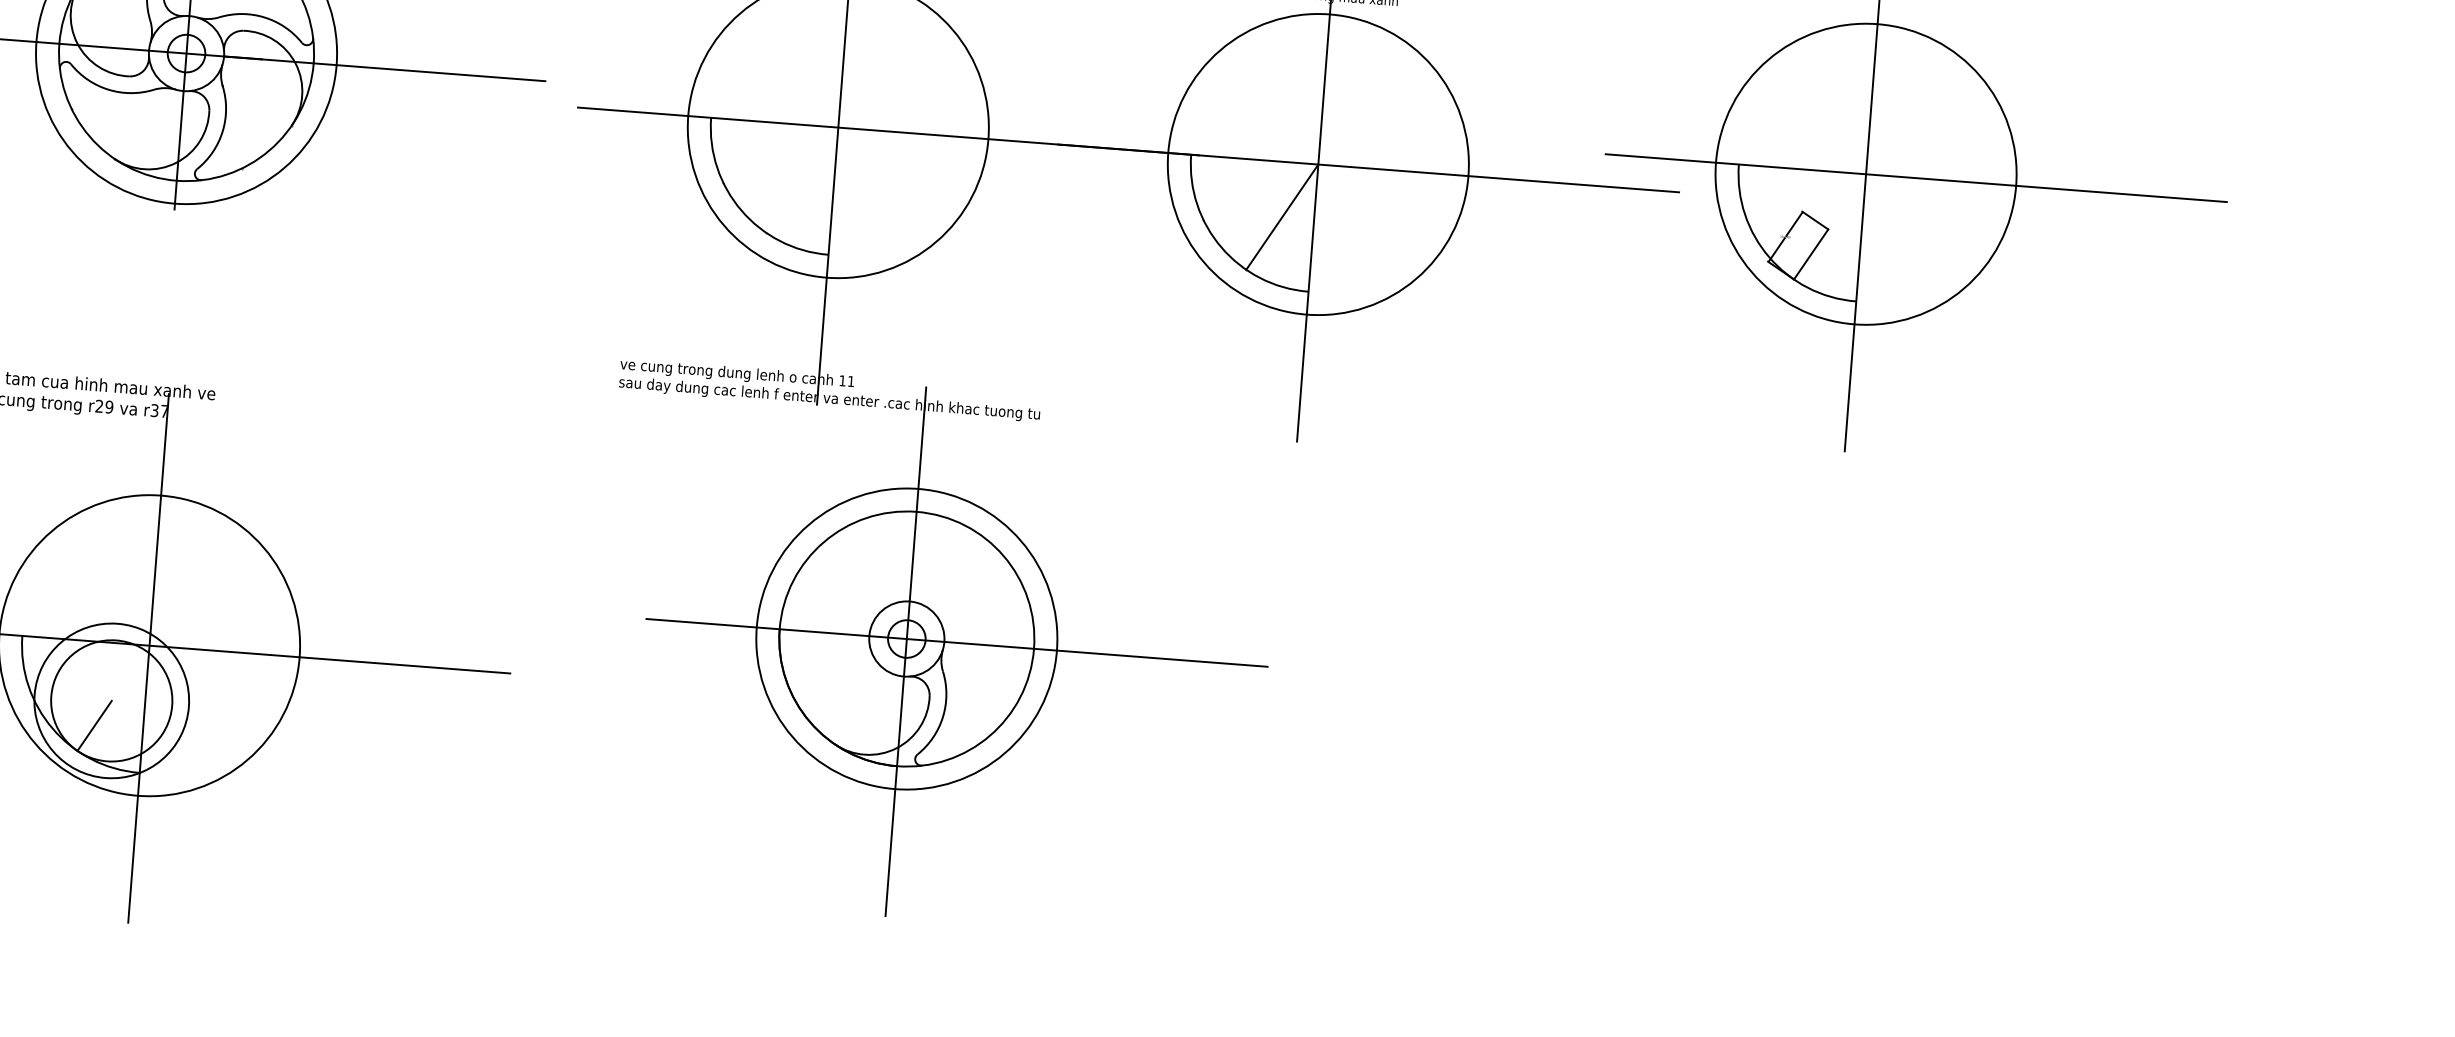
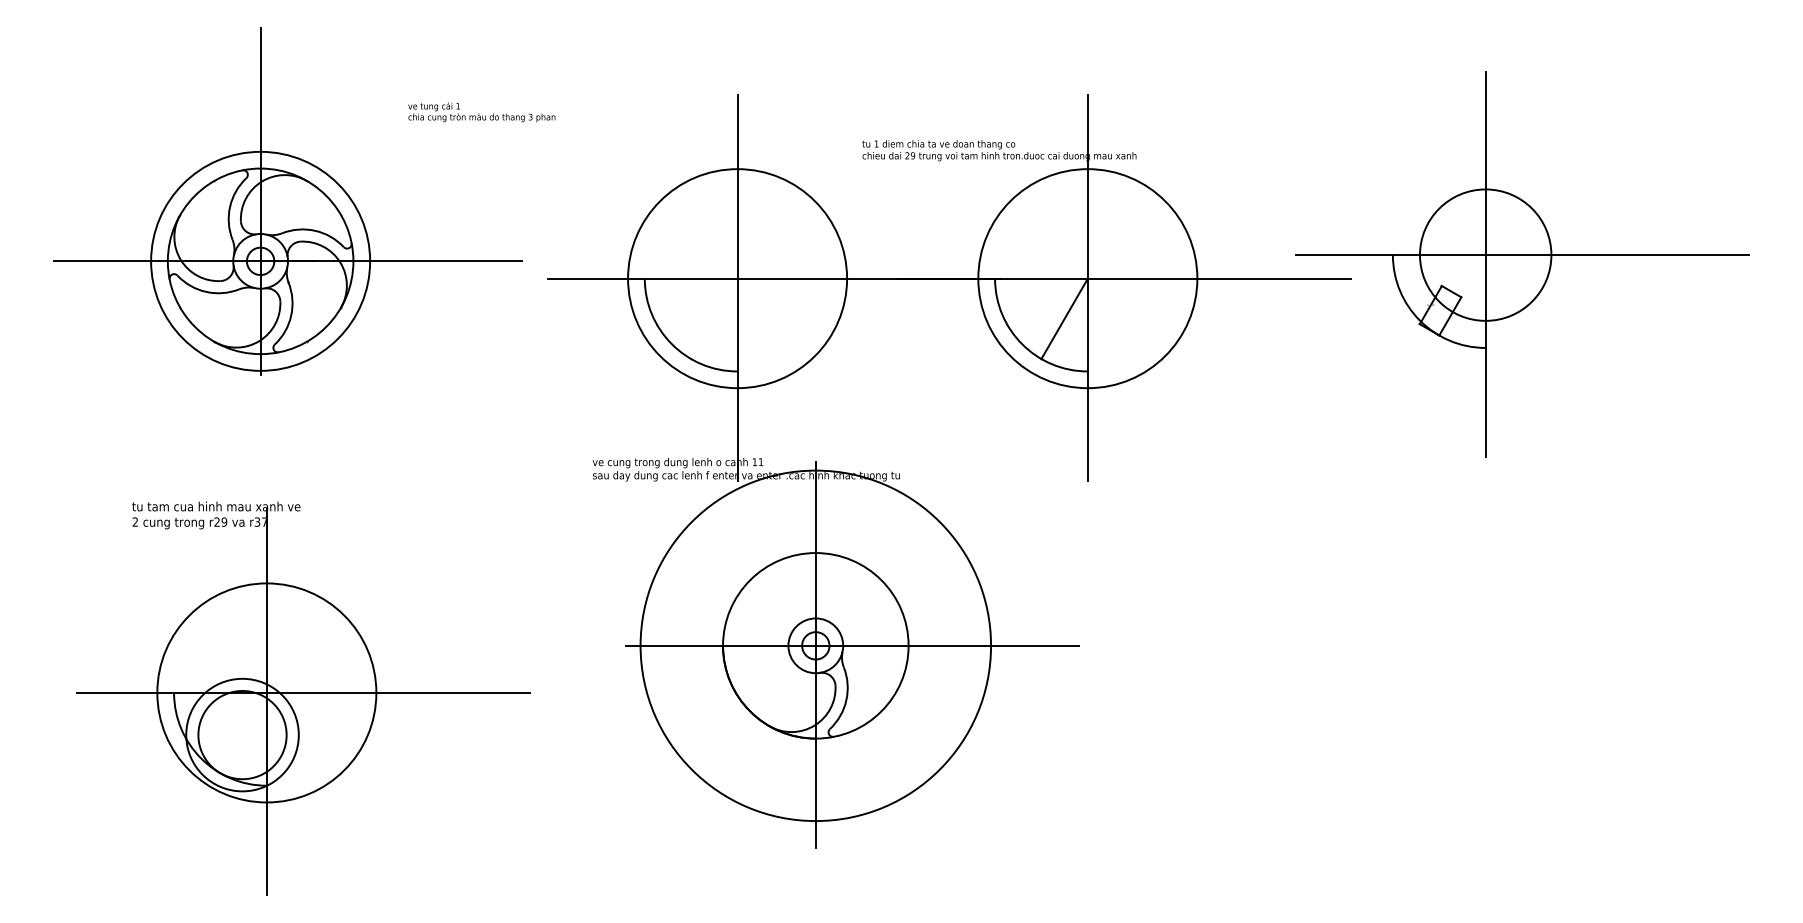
circle: (1865, 173) -> (1485, 254), size x0.6
circle: (906, 638) -> (815, 645), size x1.6
line: (94, 726) -> (231, 754), removed

